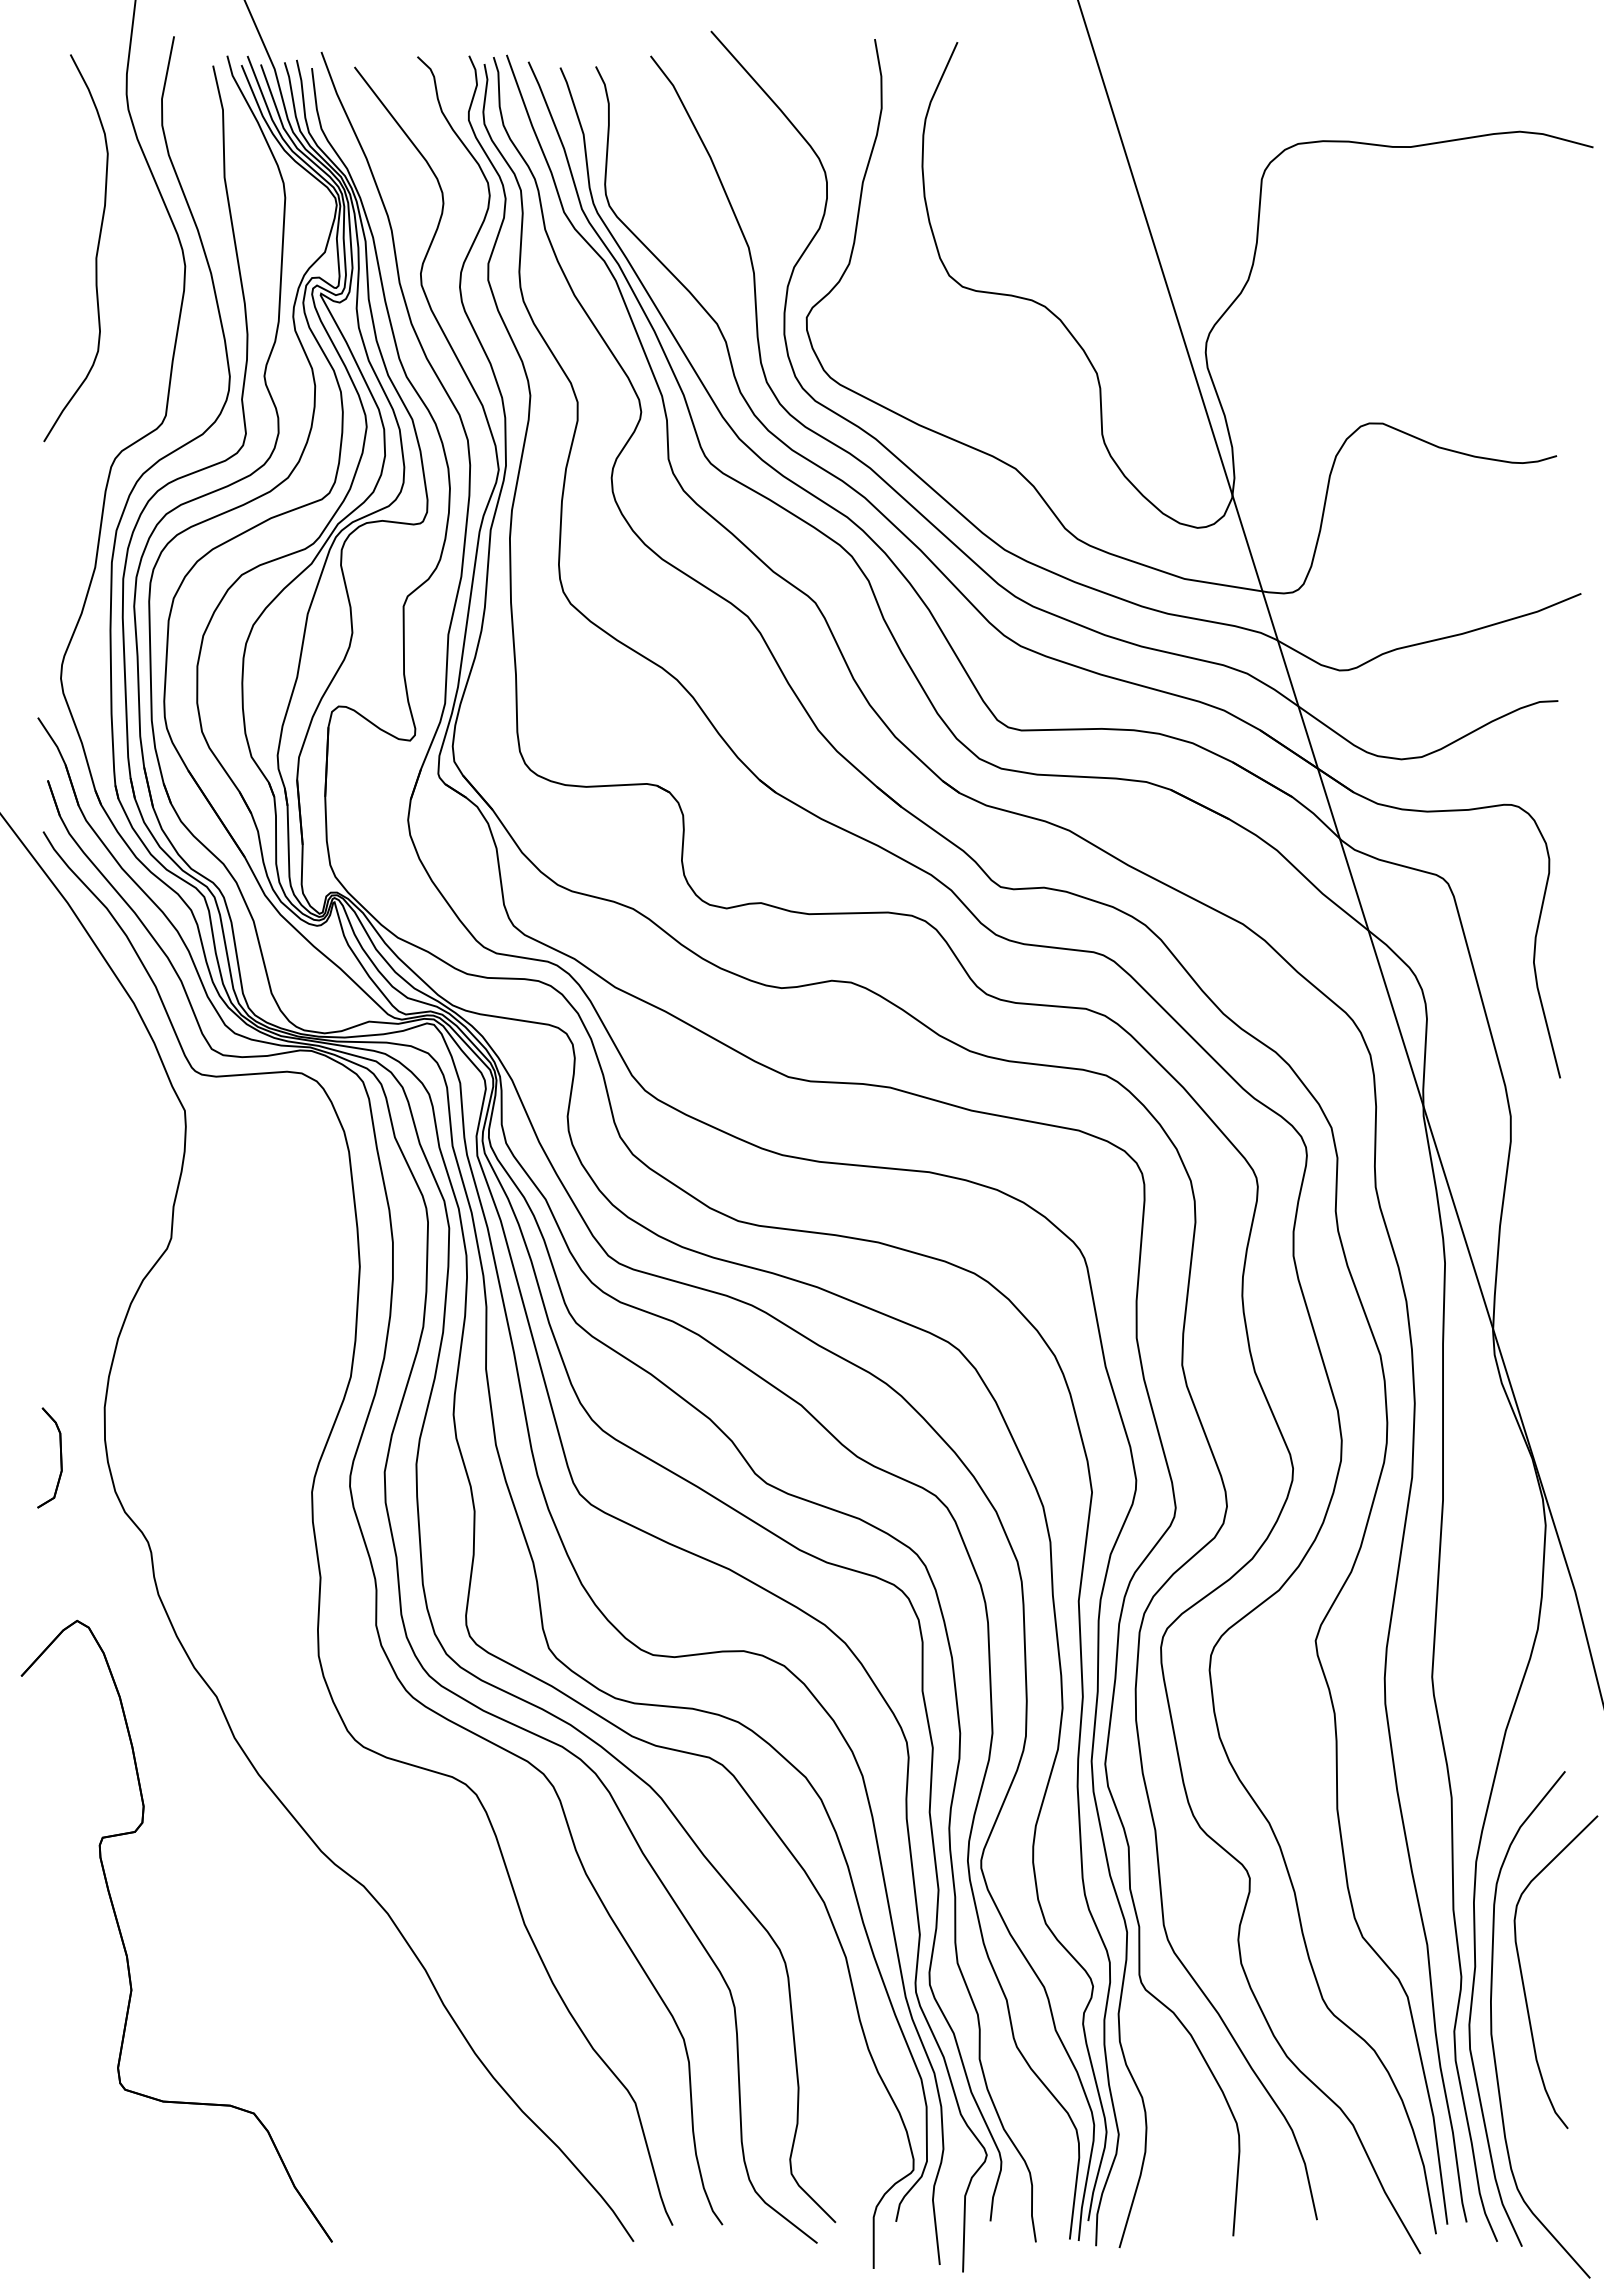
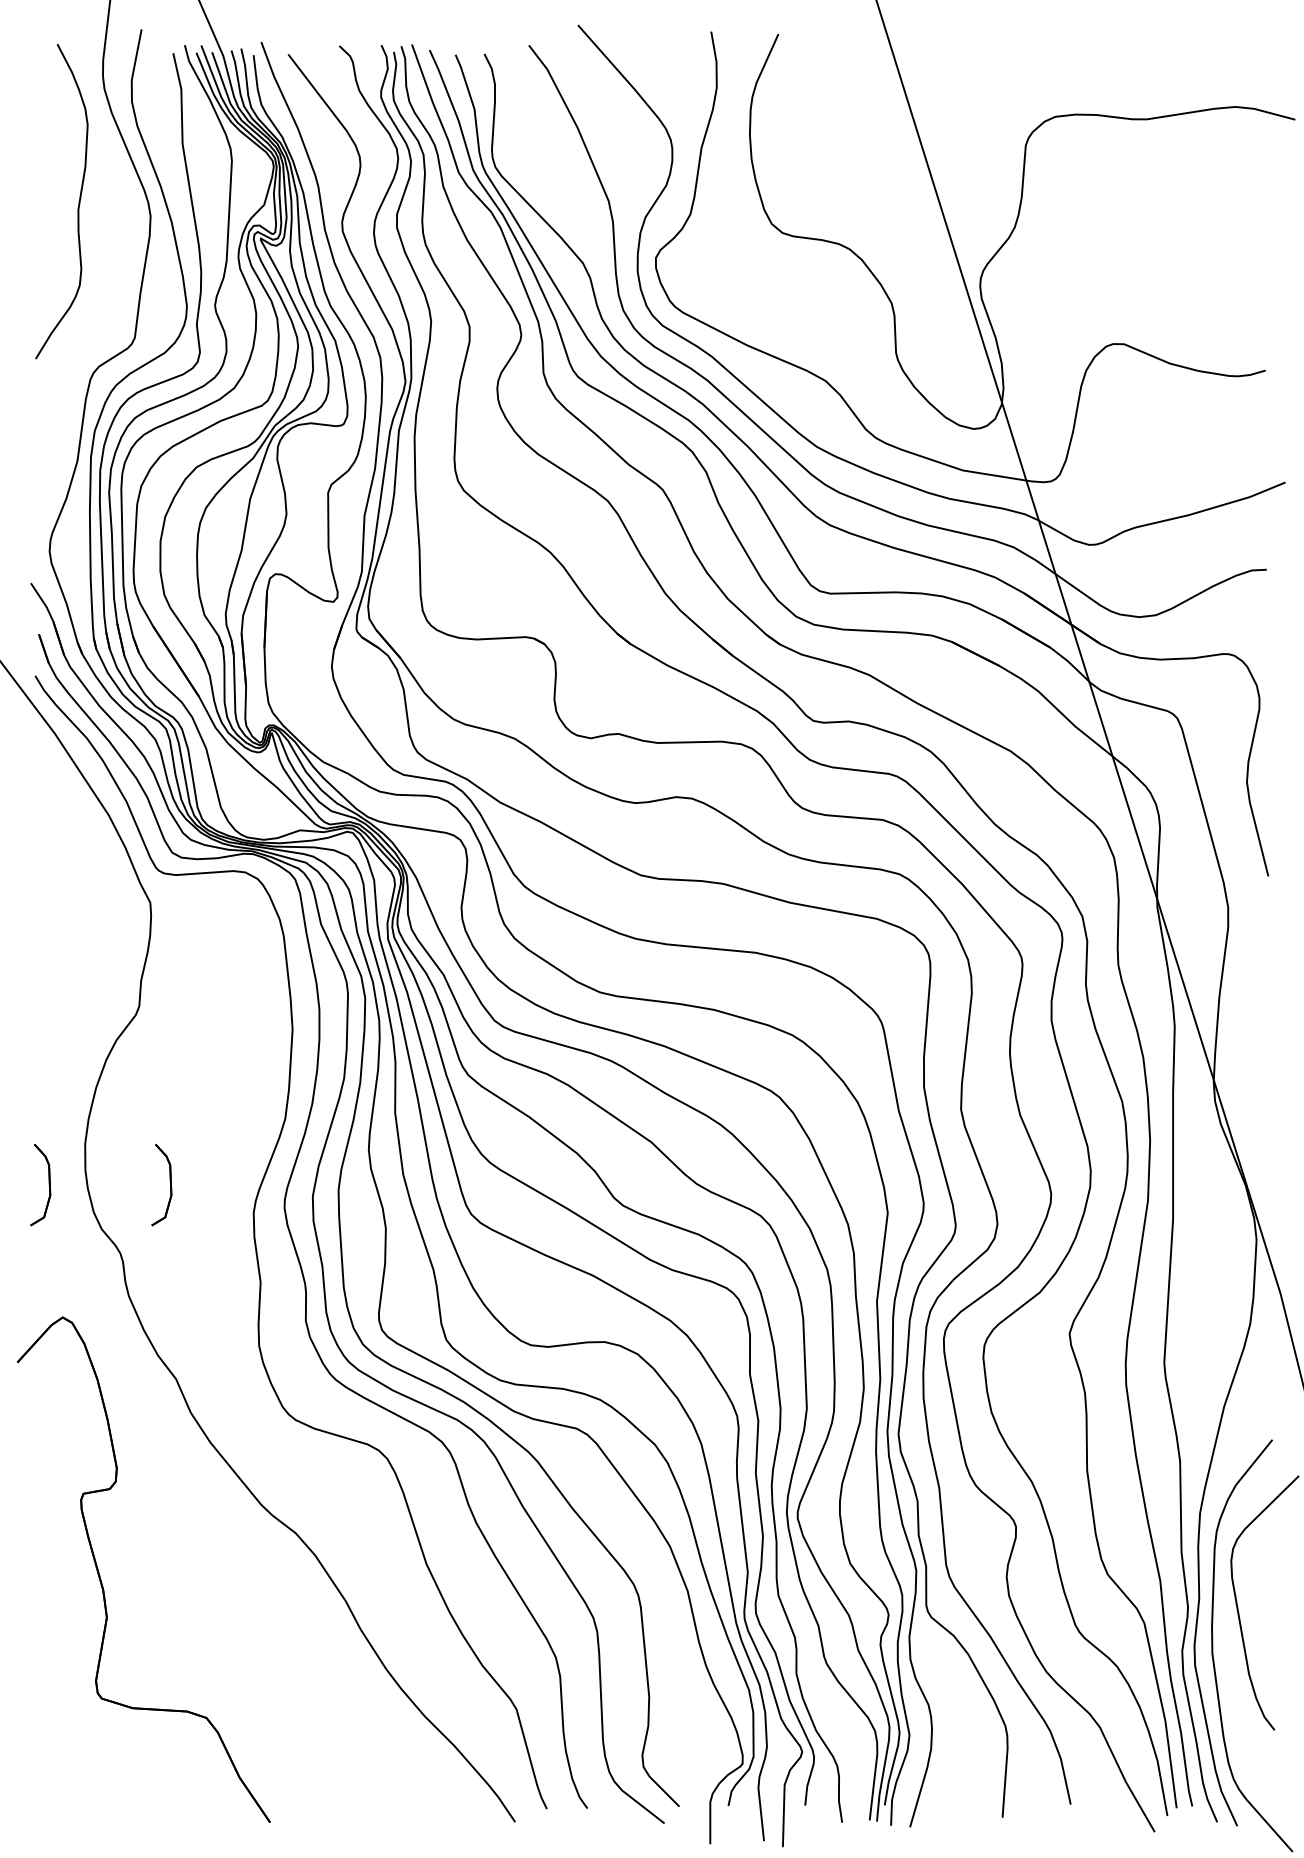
part: (209, 1457) -> (170, 1184), added

